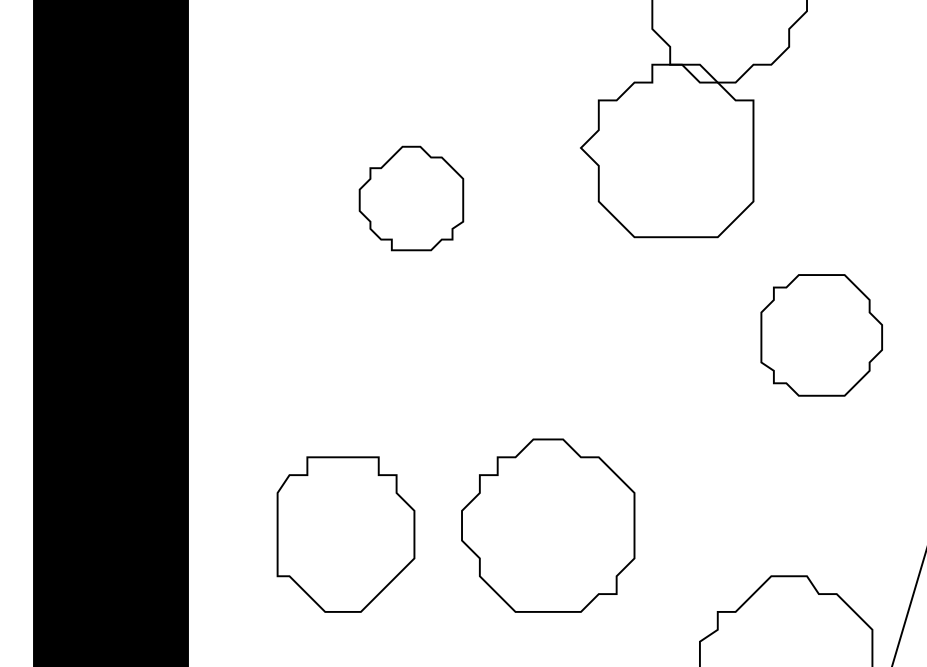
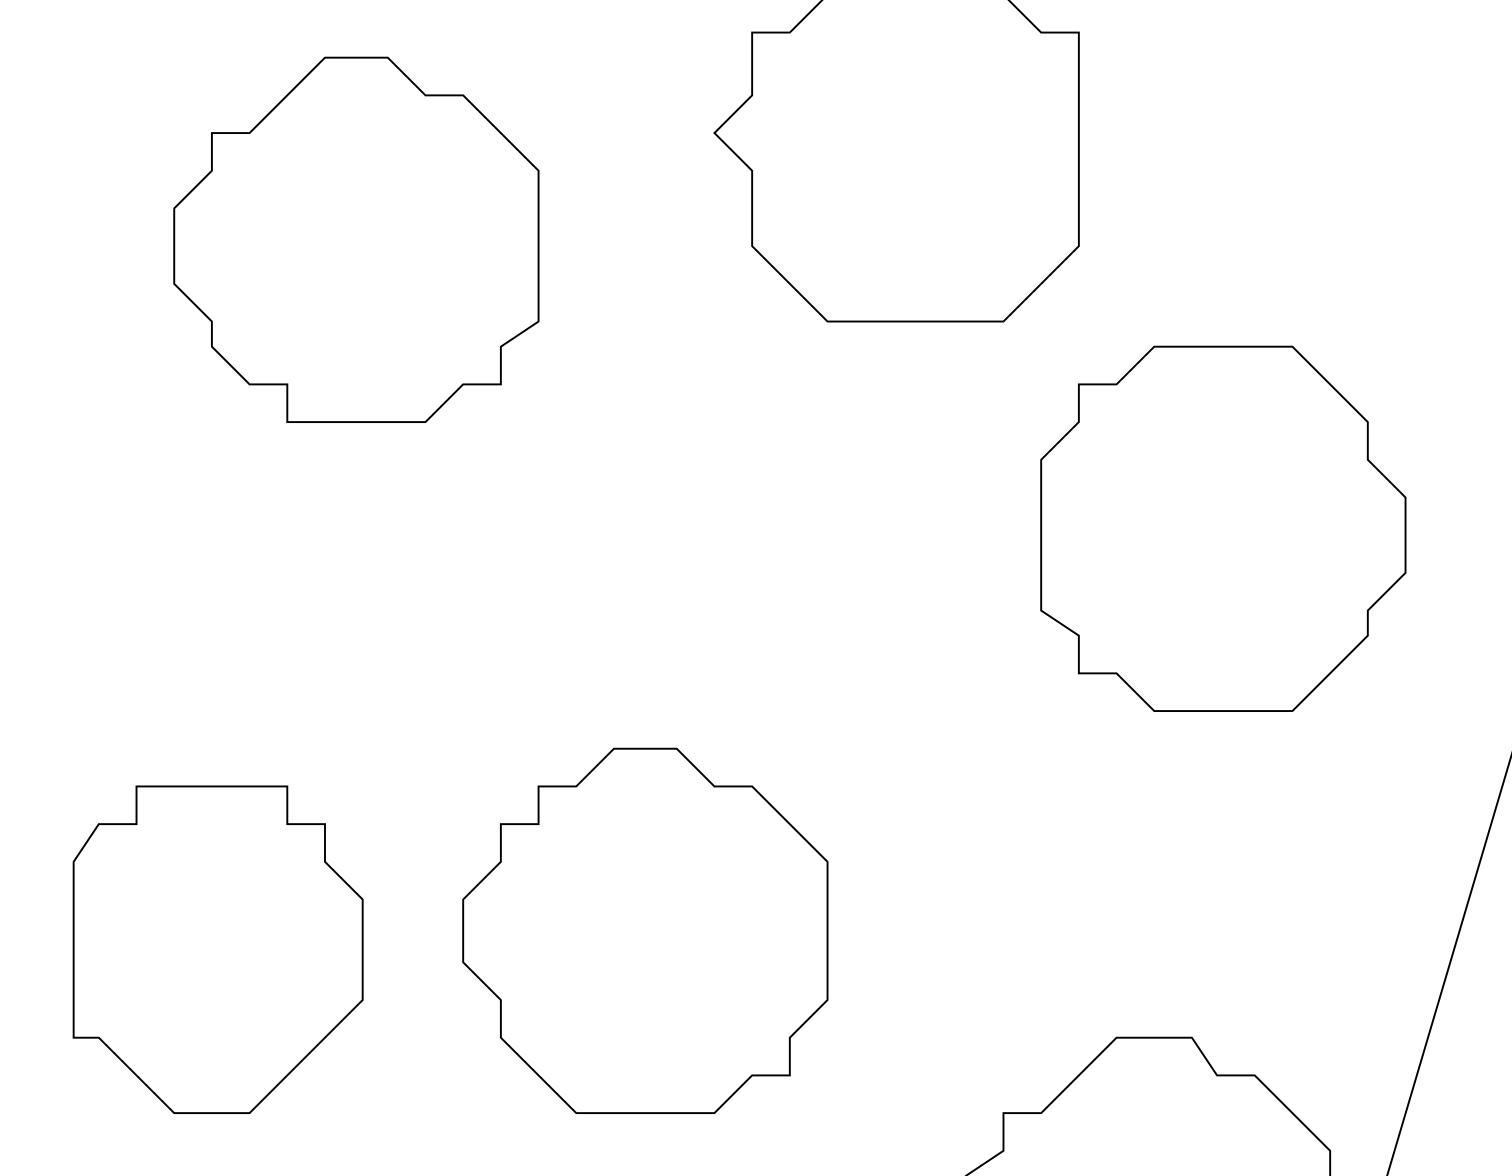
part: (411, 198) -> (356, 239), size x1.67
part: (821, 335) -> (1222, 529), size x1.43

